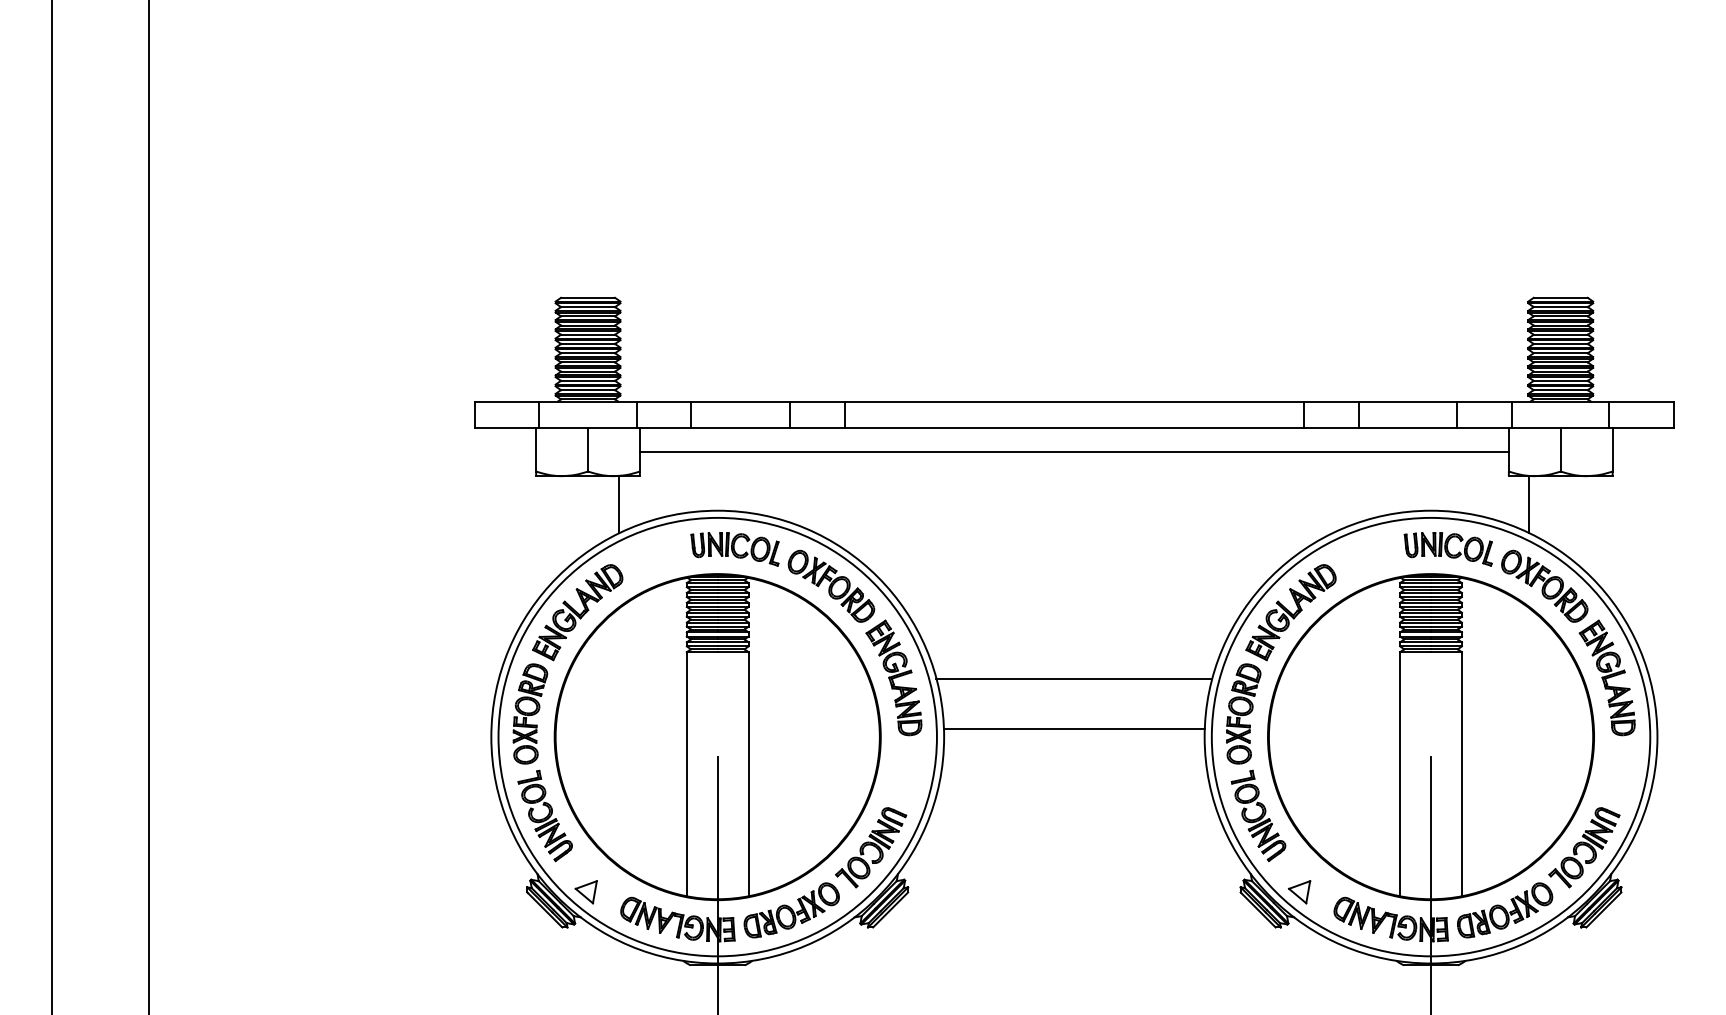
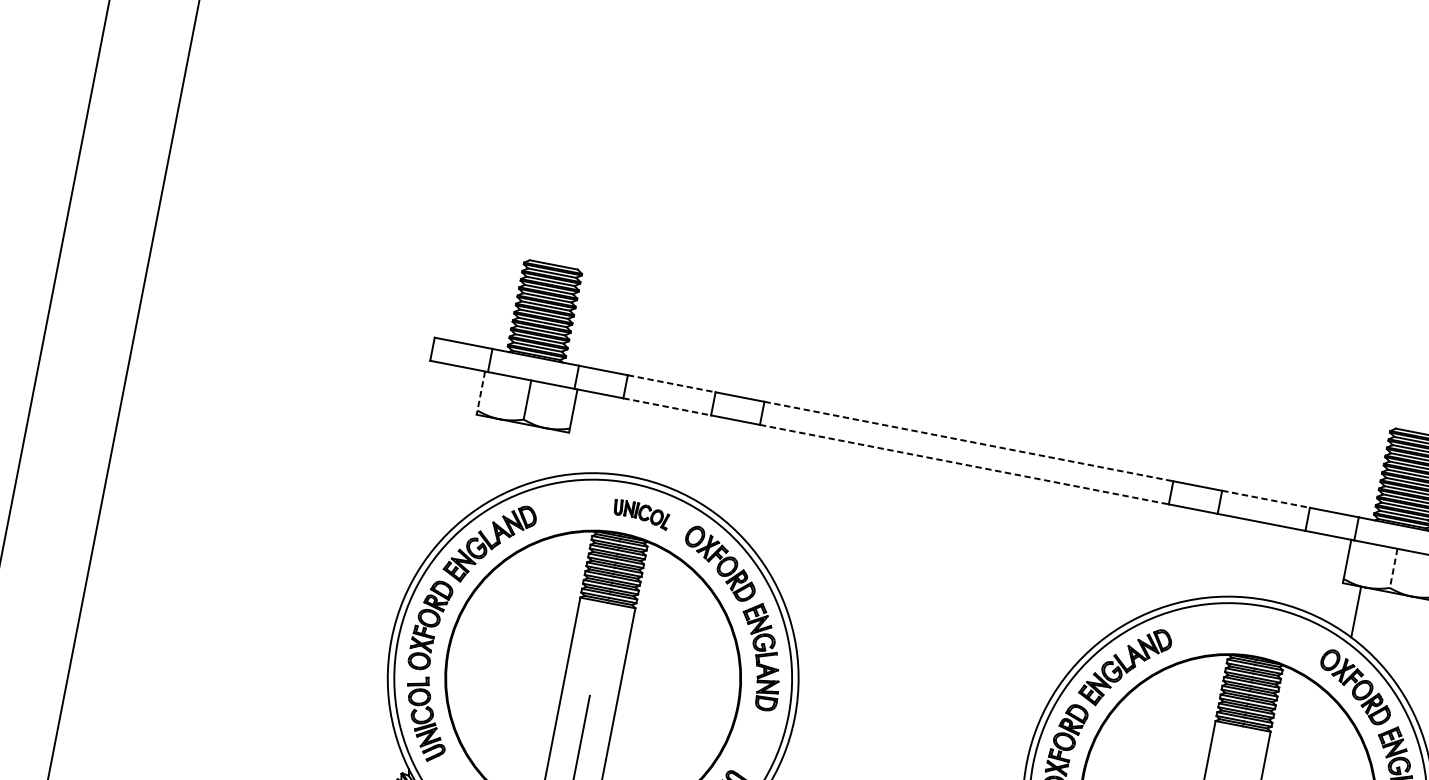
line: (741, 401) -> (672, 383), solid -> dashed
line: (1074, 401) -> (969, 441), solid -> dashed
line: (1408, 401) -> (1266, 499), solid -> dashed
line: (741, 427) -> (667, 406), solid -> dashed
line: (1074, 427) -> (964, 464), solid -> dashed
line: (536, 450) -> (481, 391), solid -> dashed
line: (1560, 450) -> (1393, 569), solid -> dashed
line: (1073, 451) -> (959, 485), removed
line: (619, 504) -> (545, 454), removed
part: (734, 549) -> (640, 514), size x0.7
part: (1447, 549) -> (1275, 637), removed
line: (1074, 678) -> (921, 688), removed
line: (1073, 729) -> (911, 733), removed

